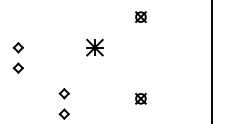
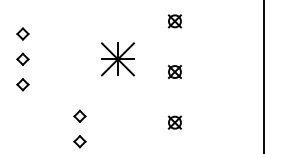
part: (17, 26) -> (21, 32), added
part: (94, 47) -> (117, 59), size x1.67
part: (140, 57) -> (174, 71), added

